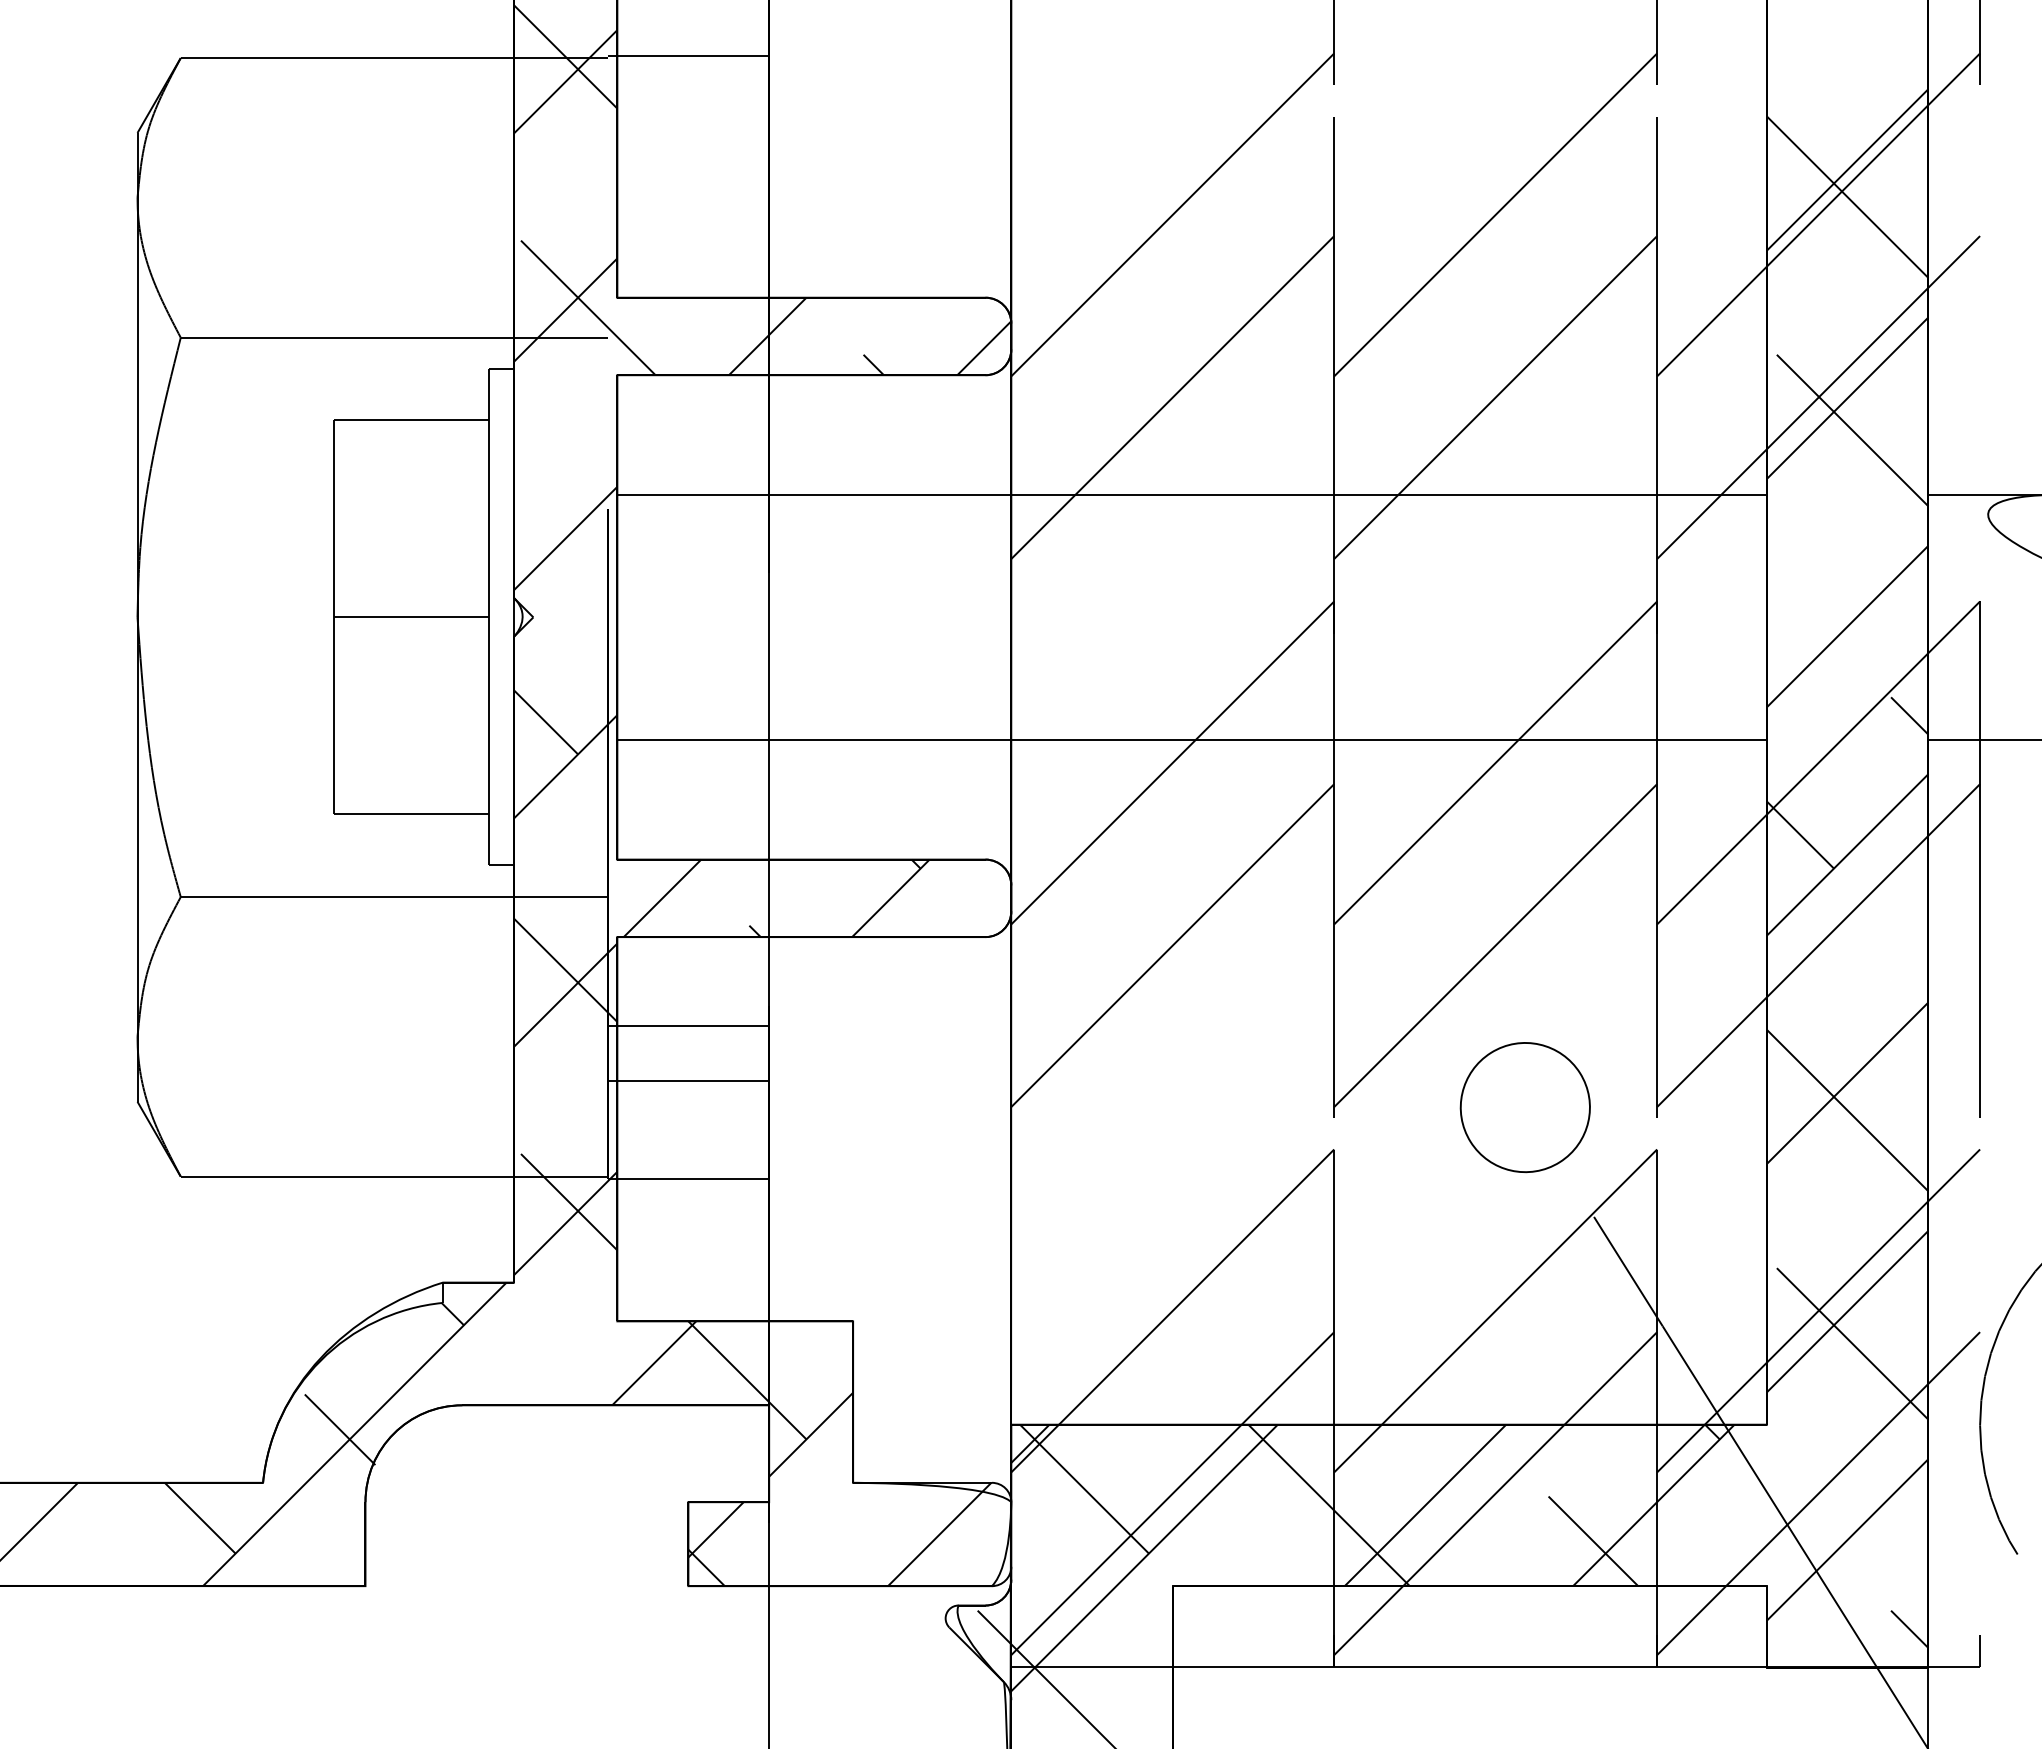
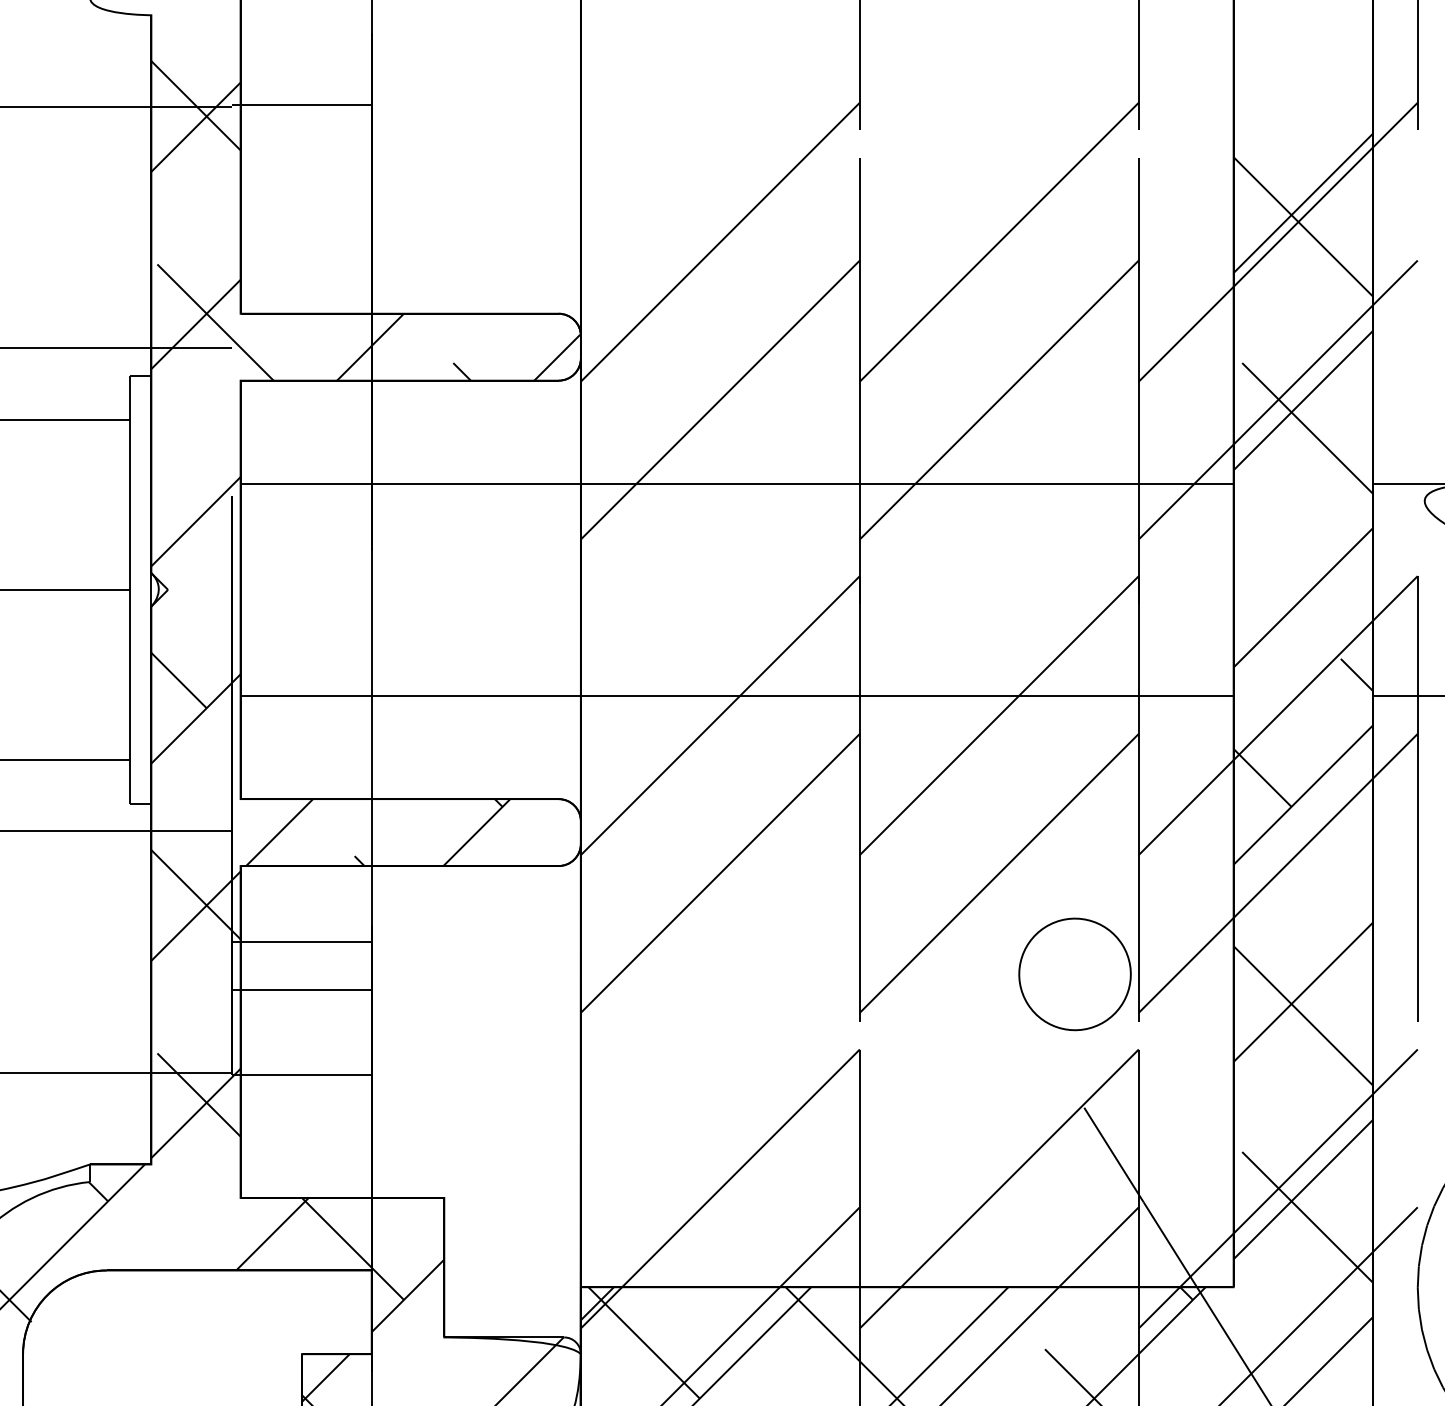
part: (1524, 1107) -> (1074, 974), moved

